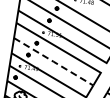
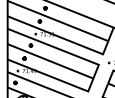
line: (53, 61) -> (50, 61), dashed -> solid

